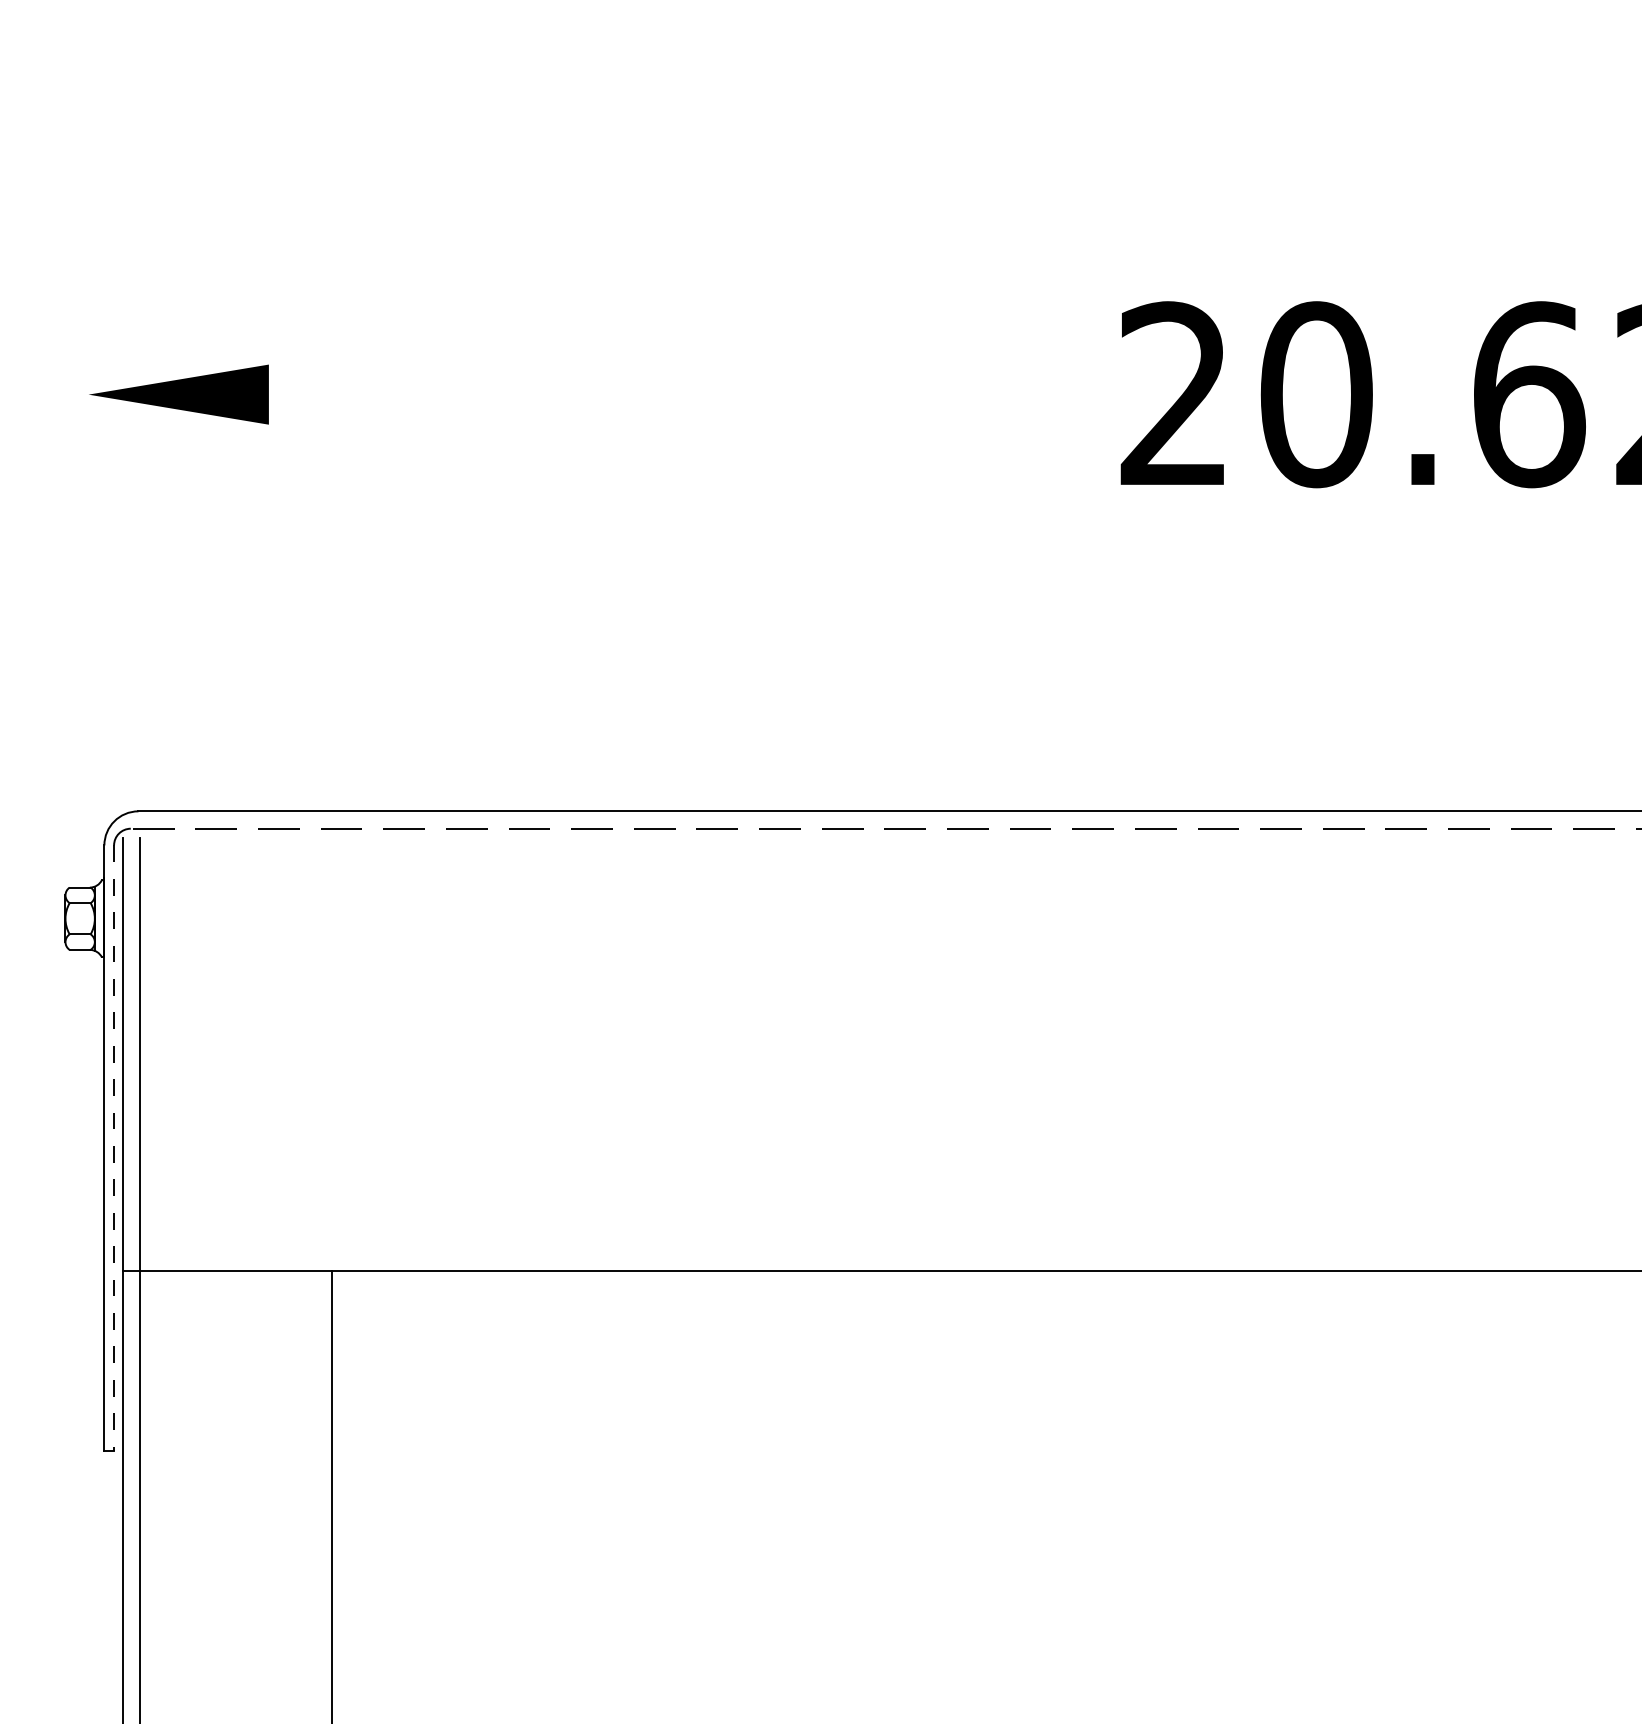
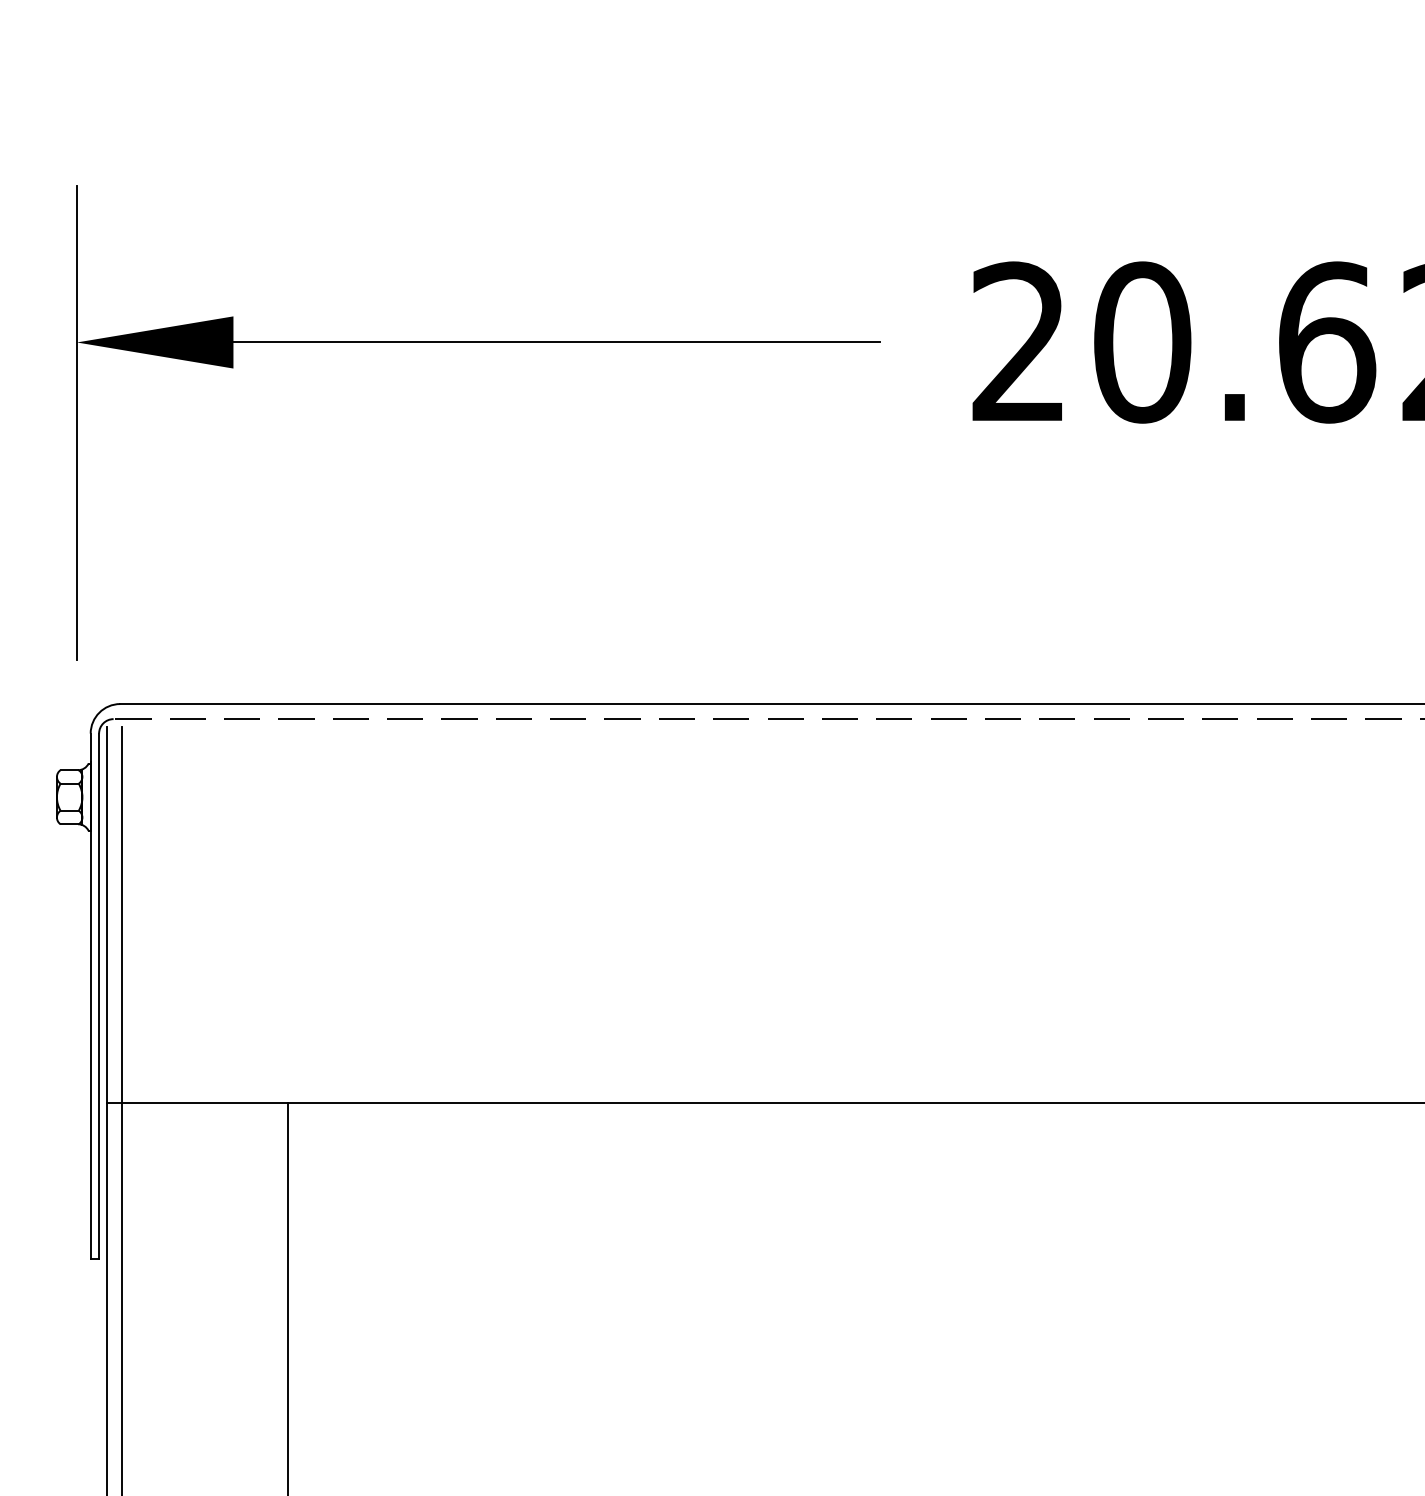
line: (641, 394) -> (556, 342), added
line: (88, 487) -> (76, 423), added
line: (114, 1148) -> (99, 996), dashed -> solid

